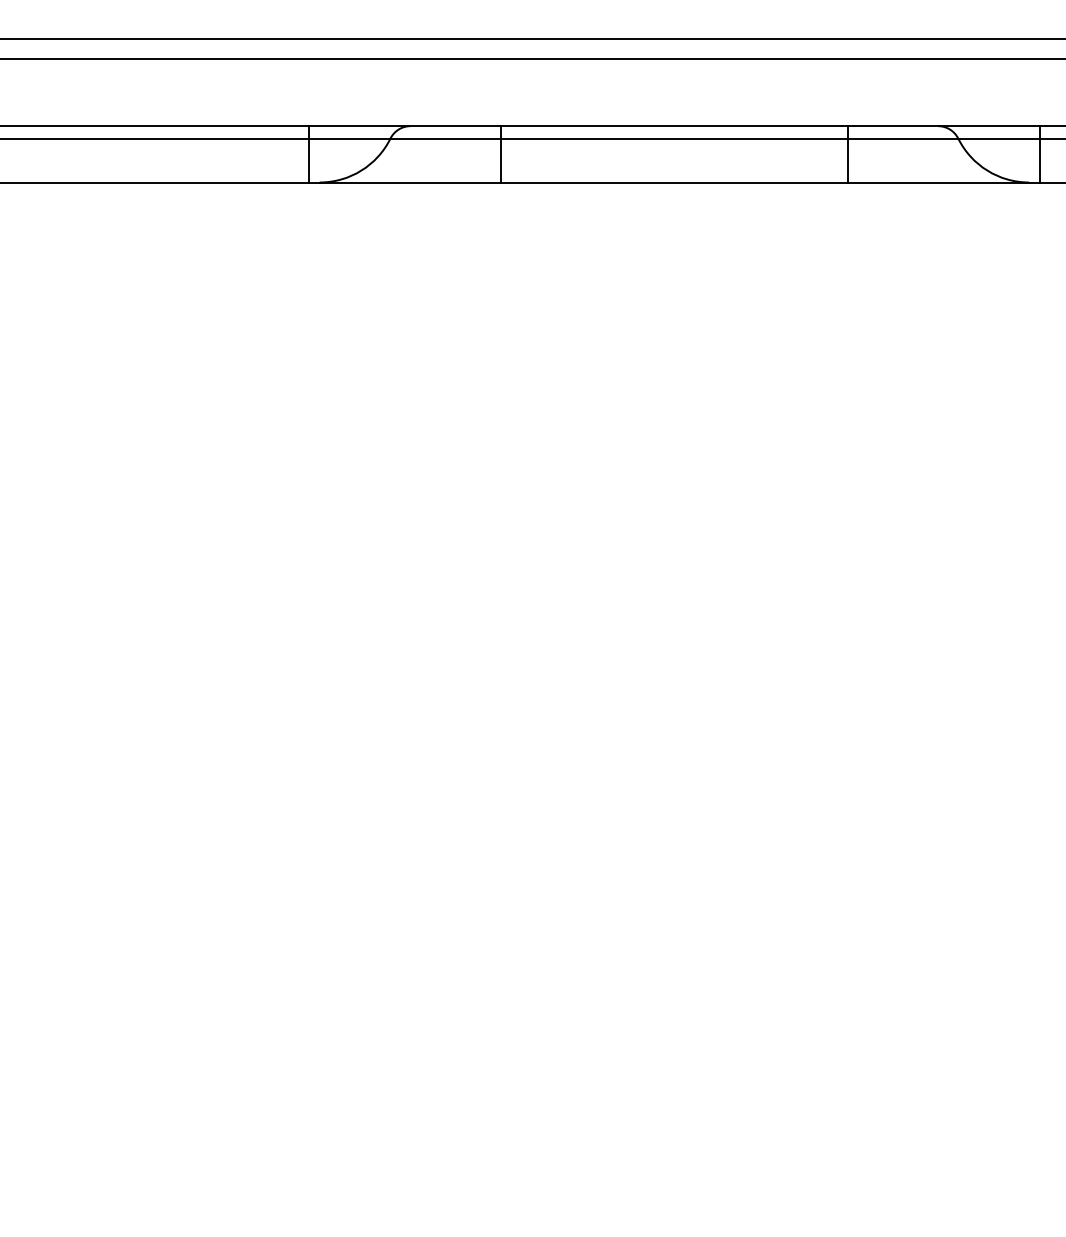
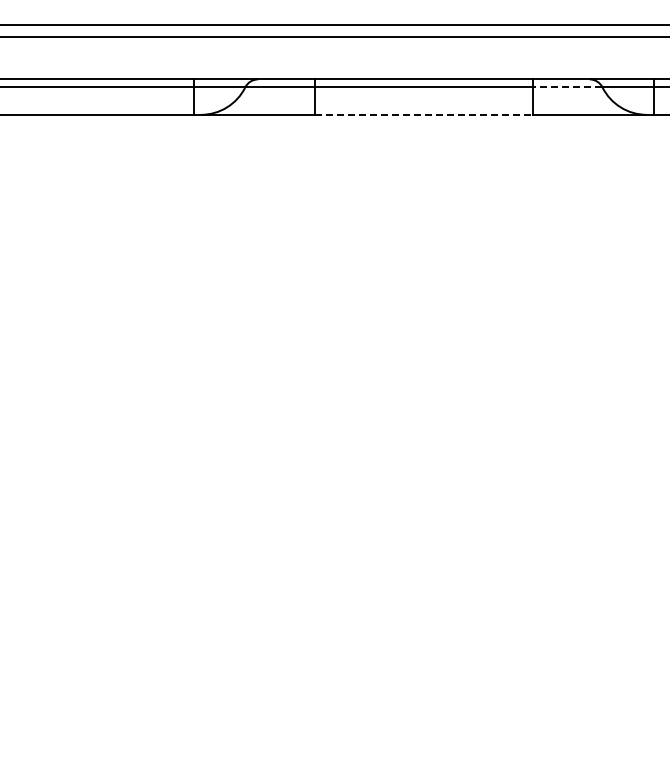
line: (902, 138) -> (567, 87), solid -> dashed
line: (675, 181) -> (424, 114), solid -> dashed

